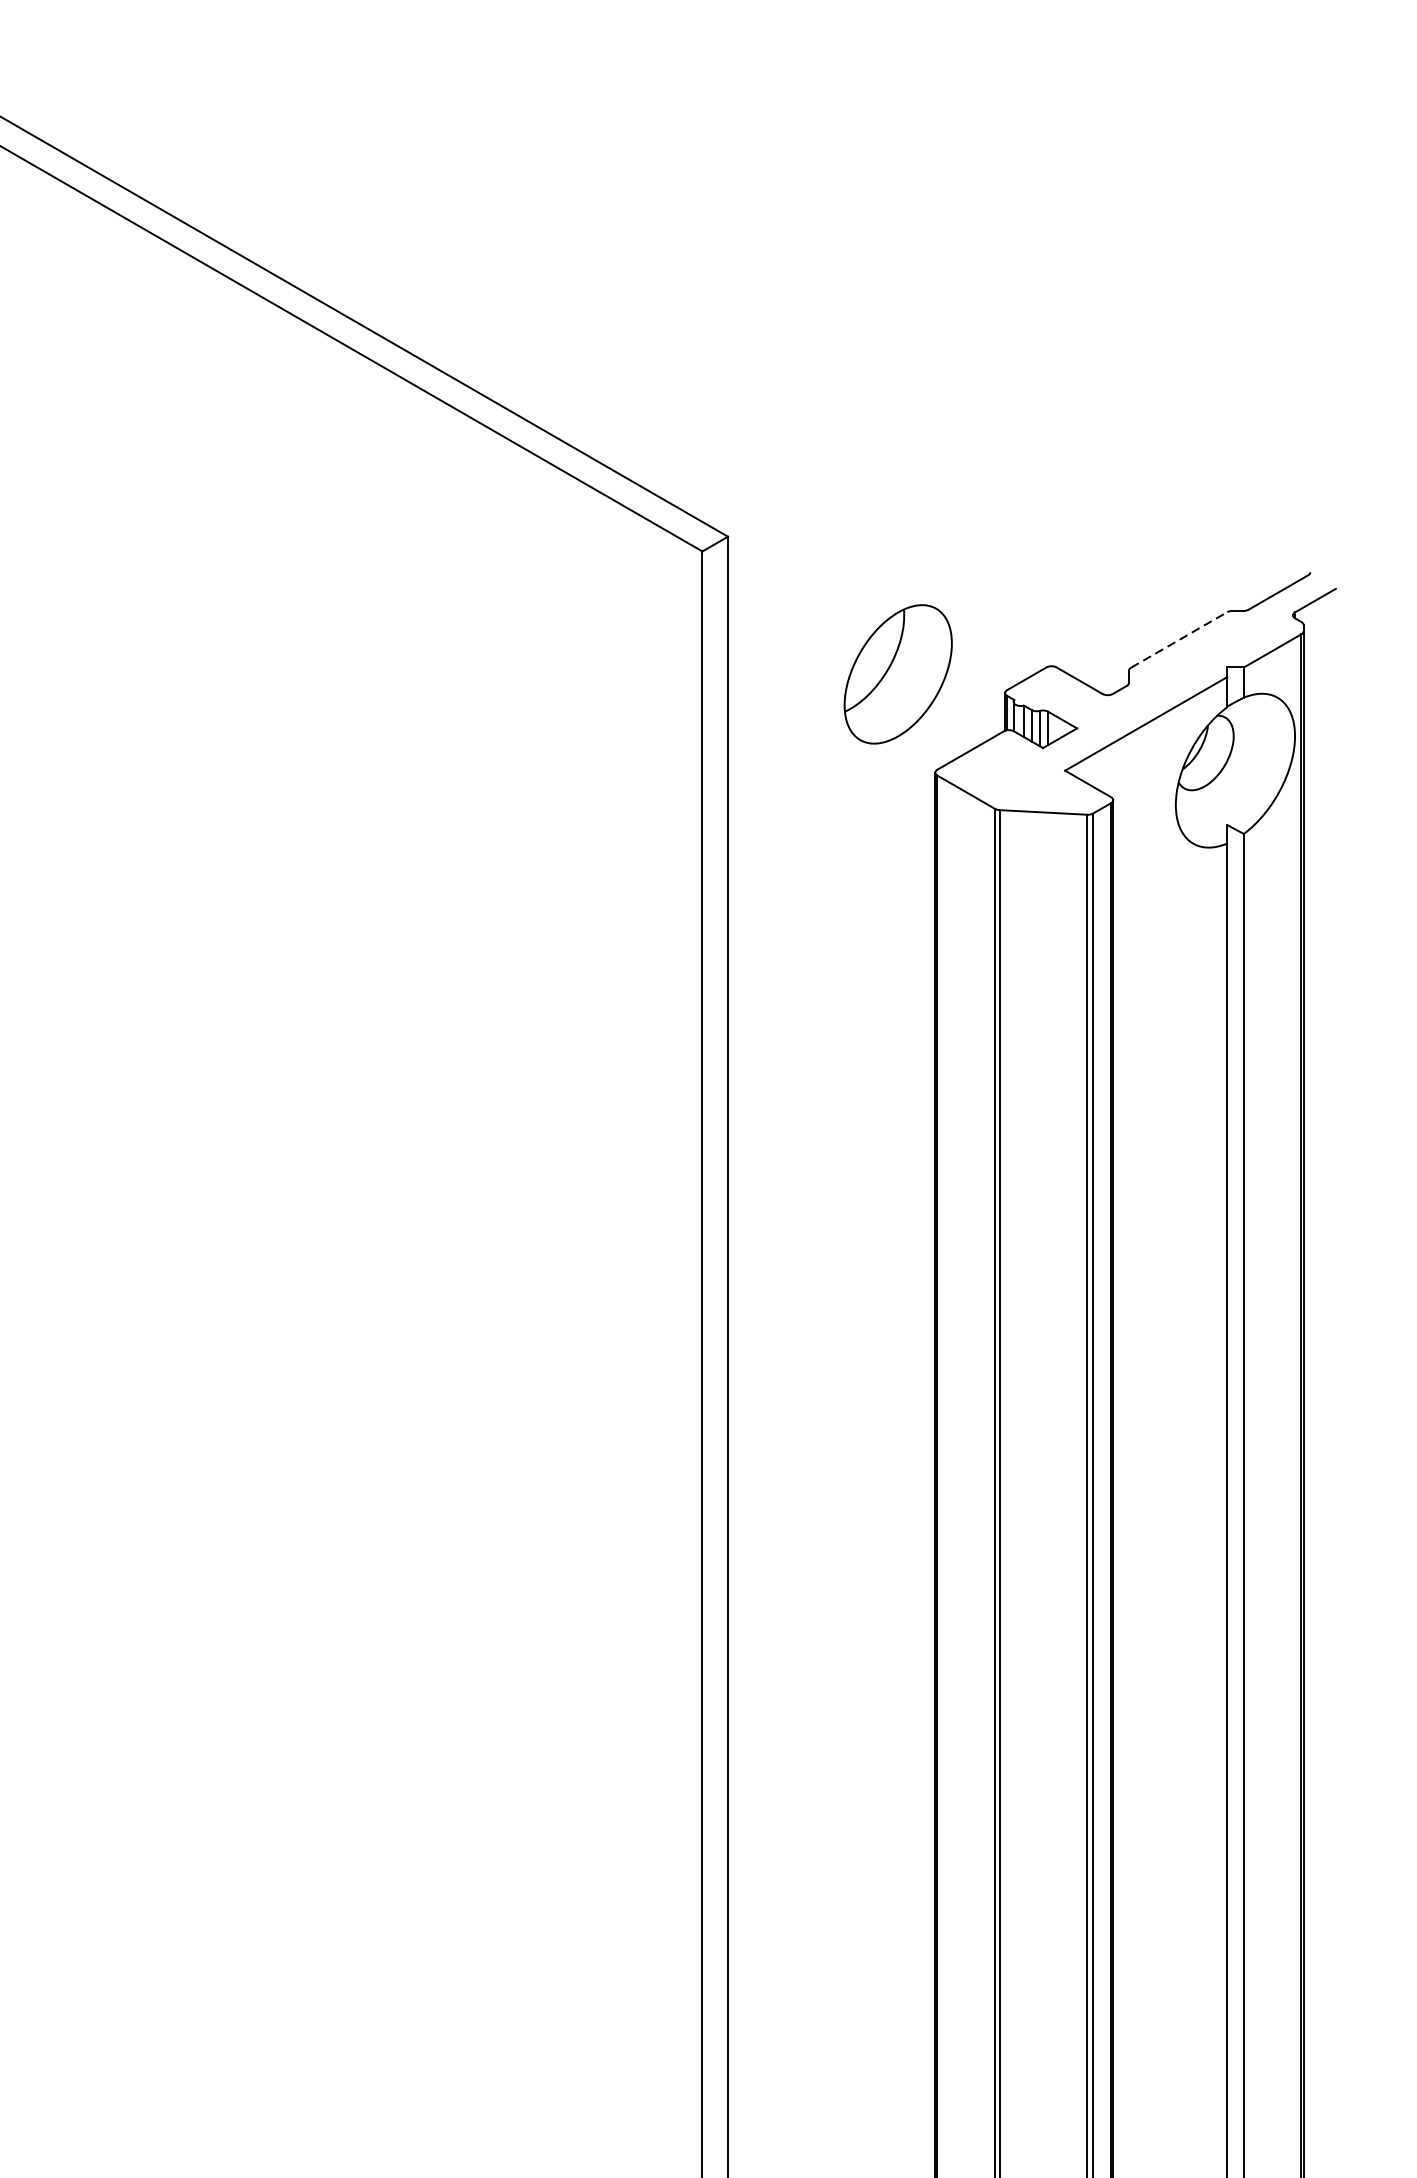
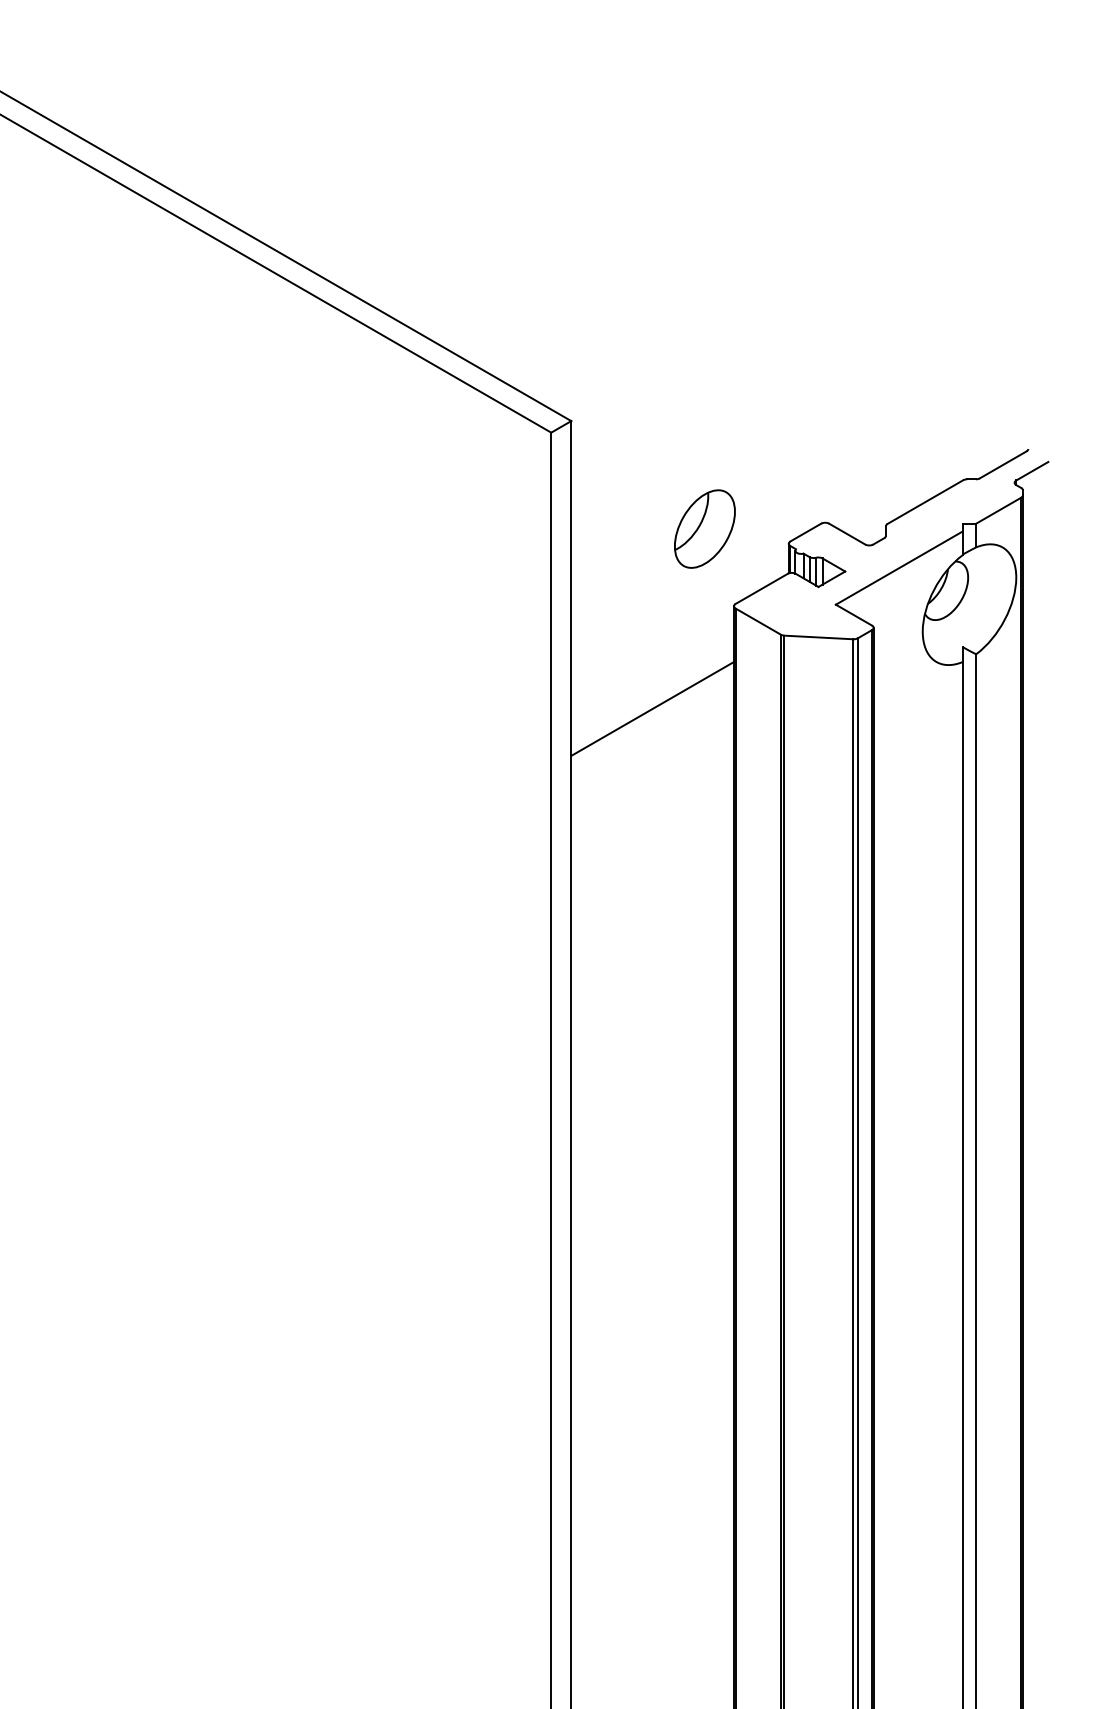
line: (1179, 640) -> (925, 502), dashed -> solid
part: (897, 673) -> (704, 528), size x0.71
line: (831, 902) -> (652, 708), added

